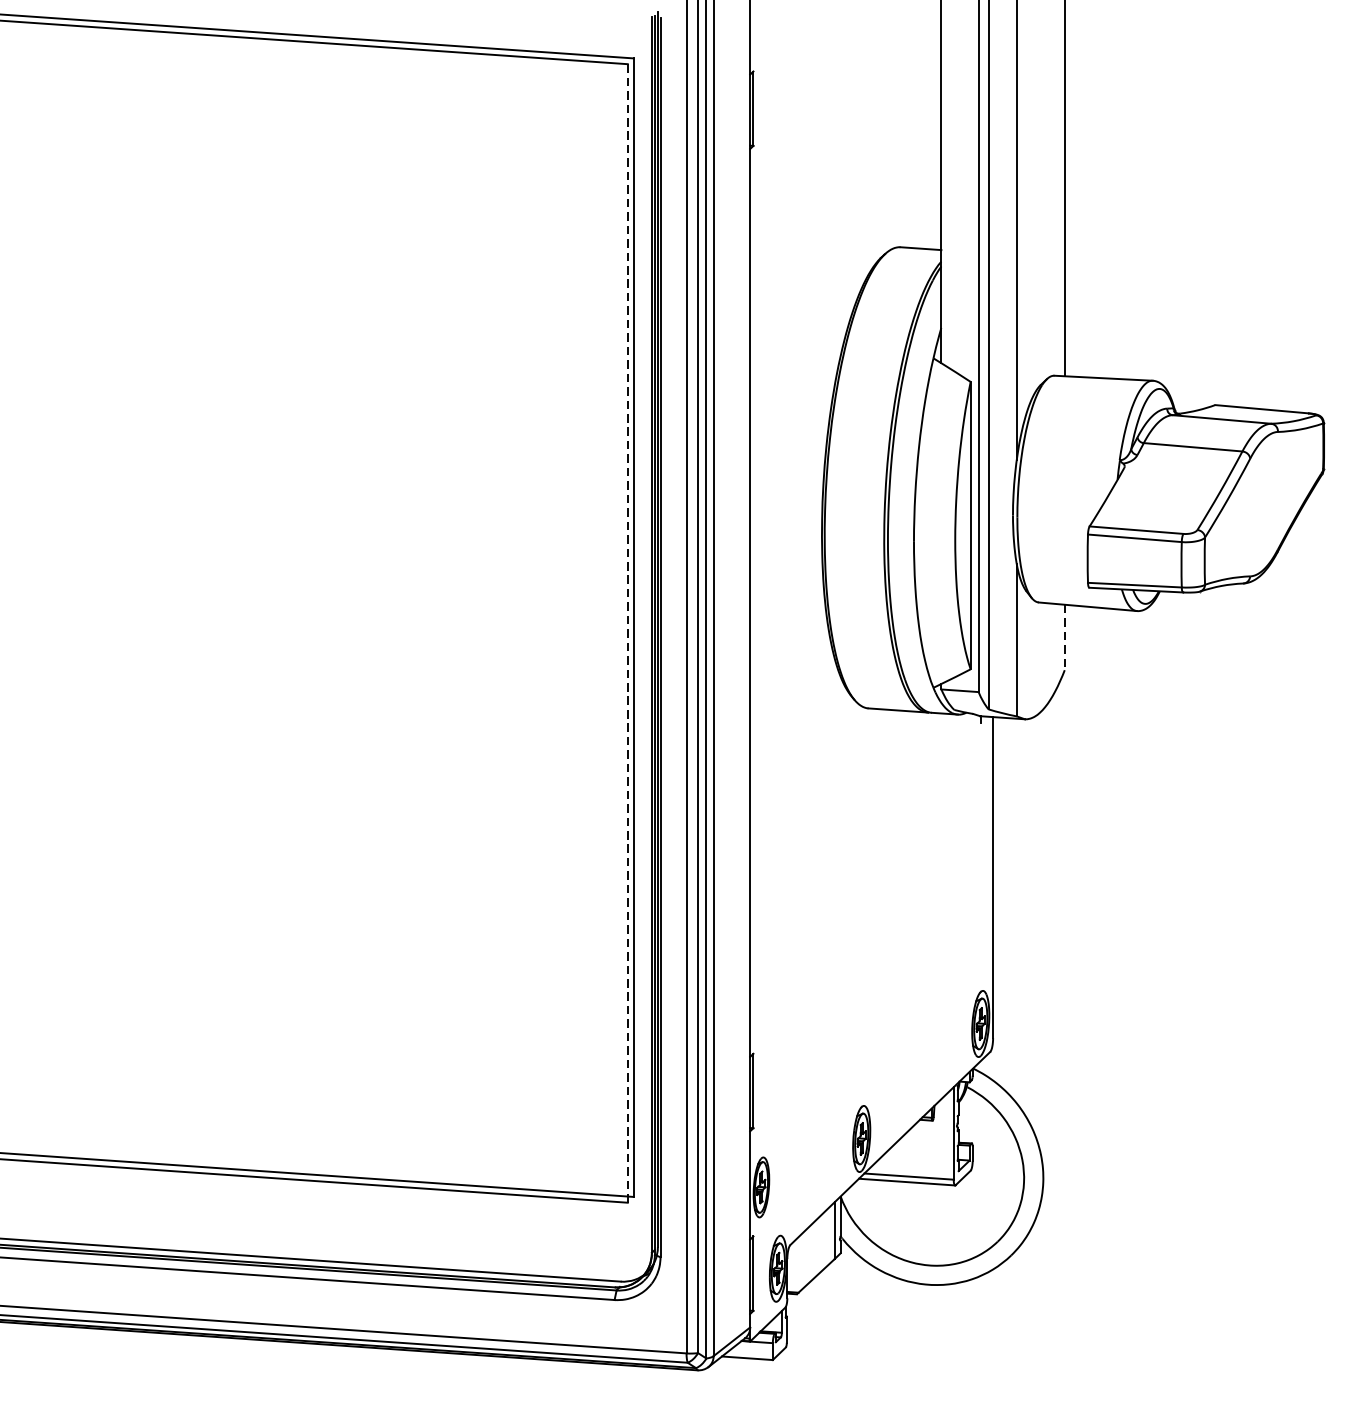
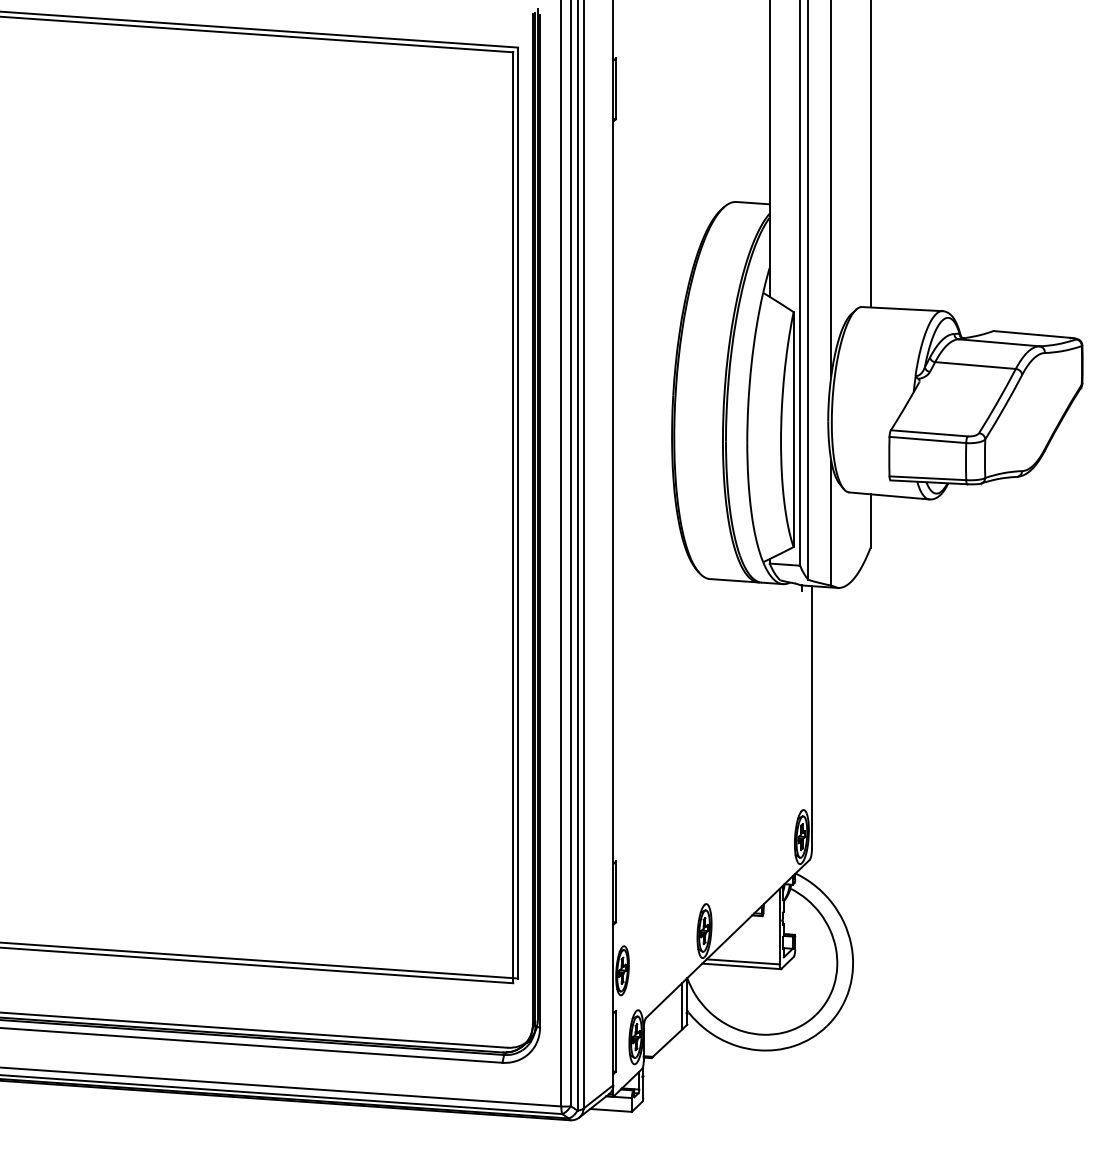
line: (628, 634) -> (513, 518), dashed -> solid
line: (1064, 638) -> (870, 521), dashed -> solid

